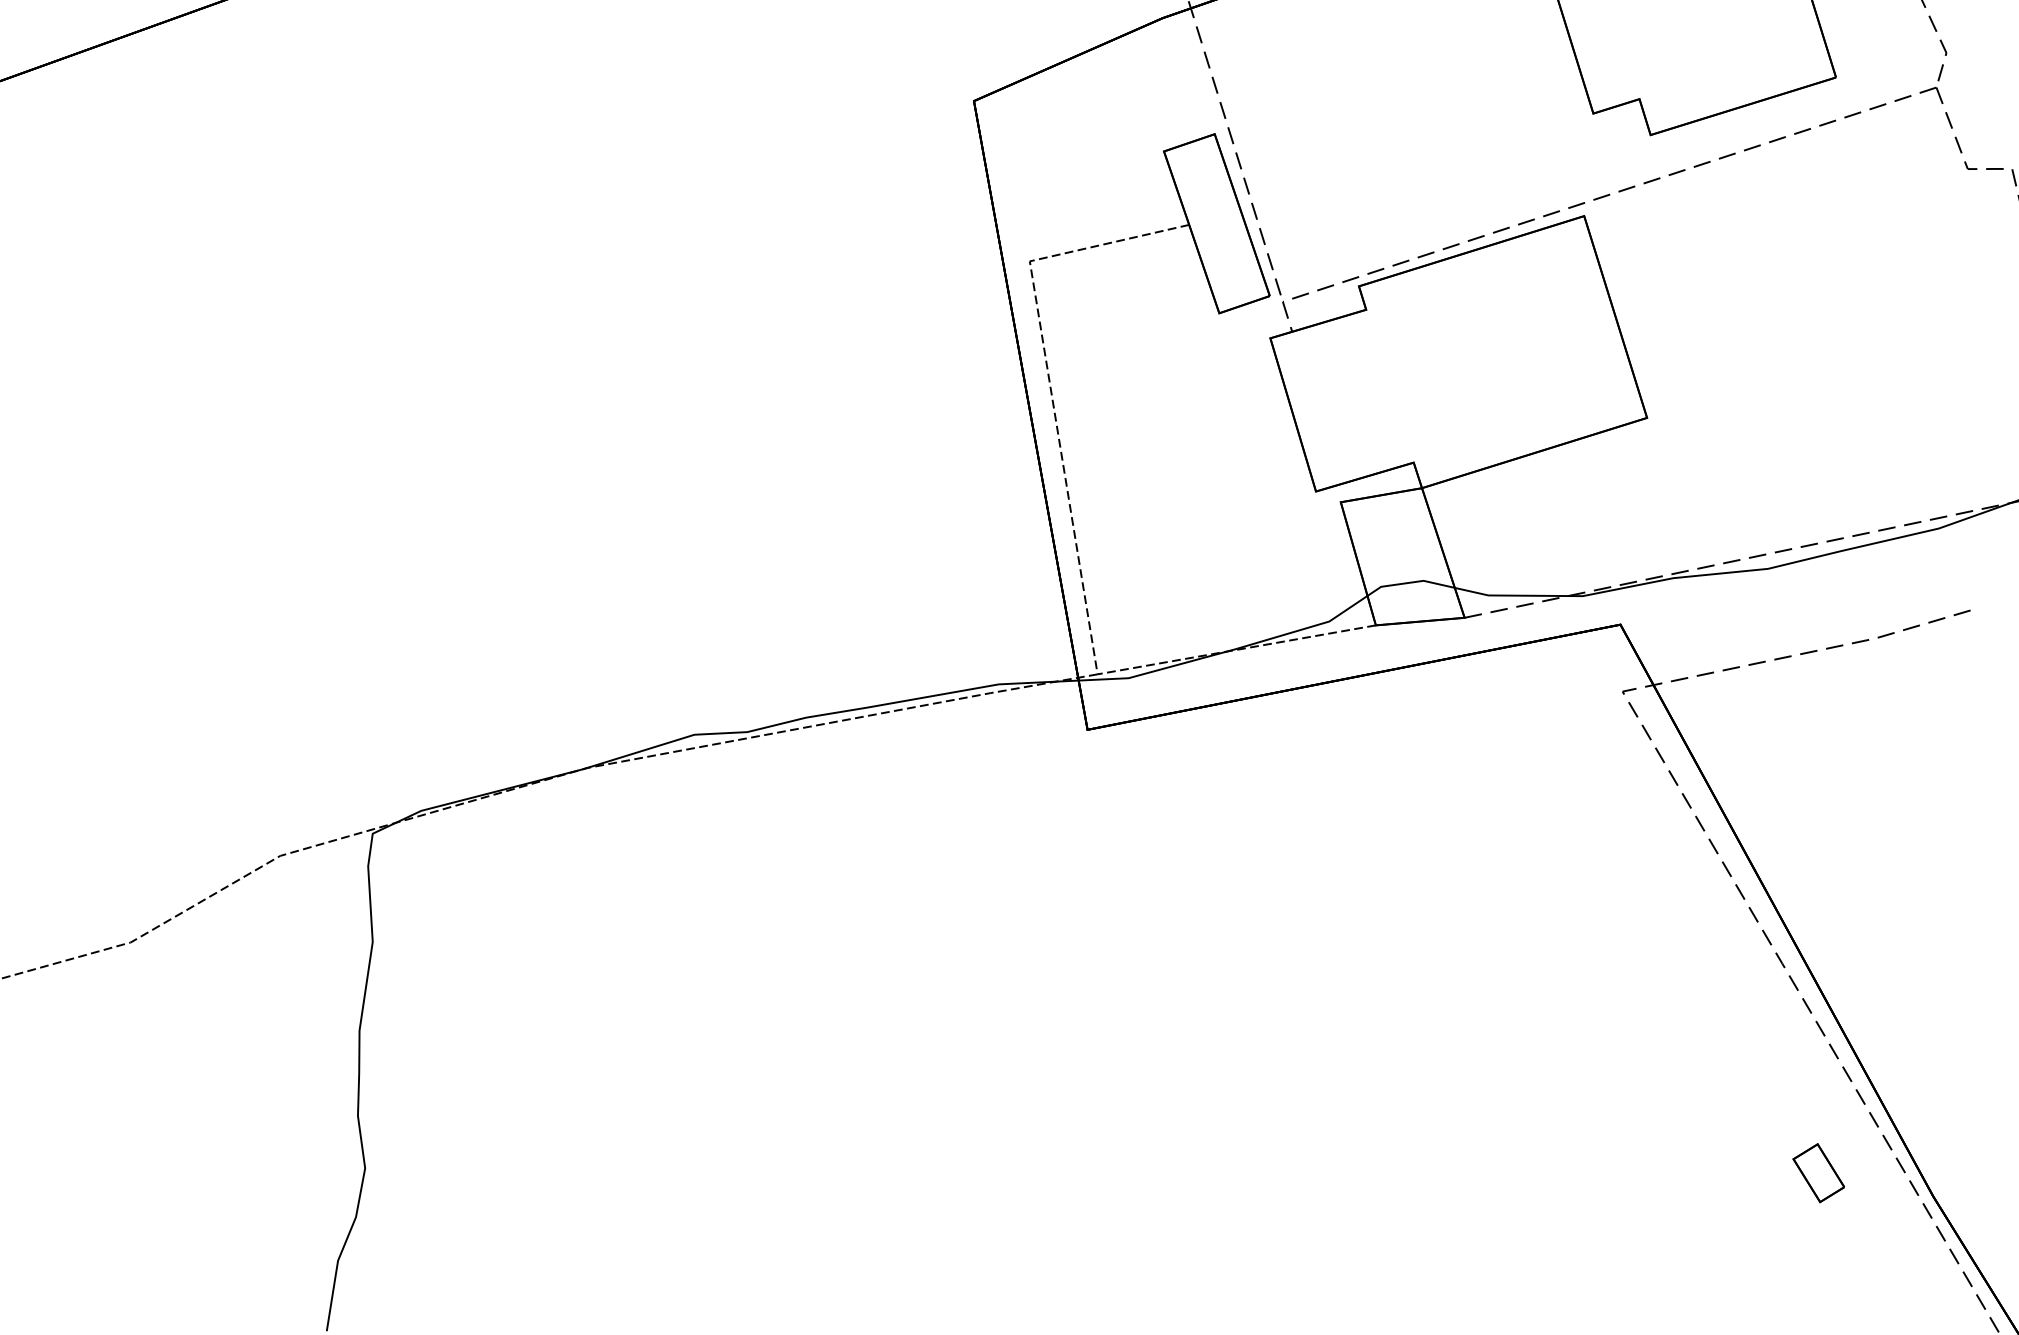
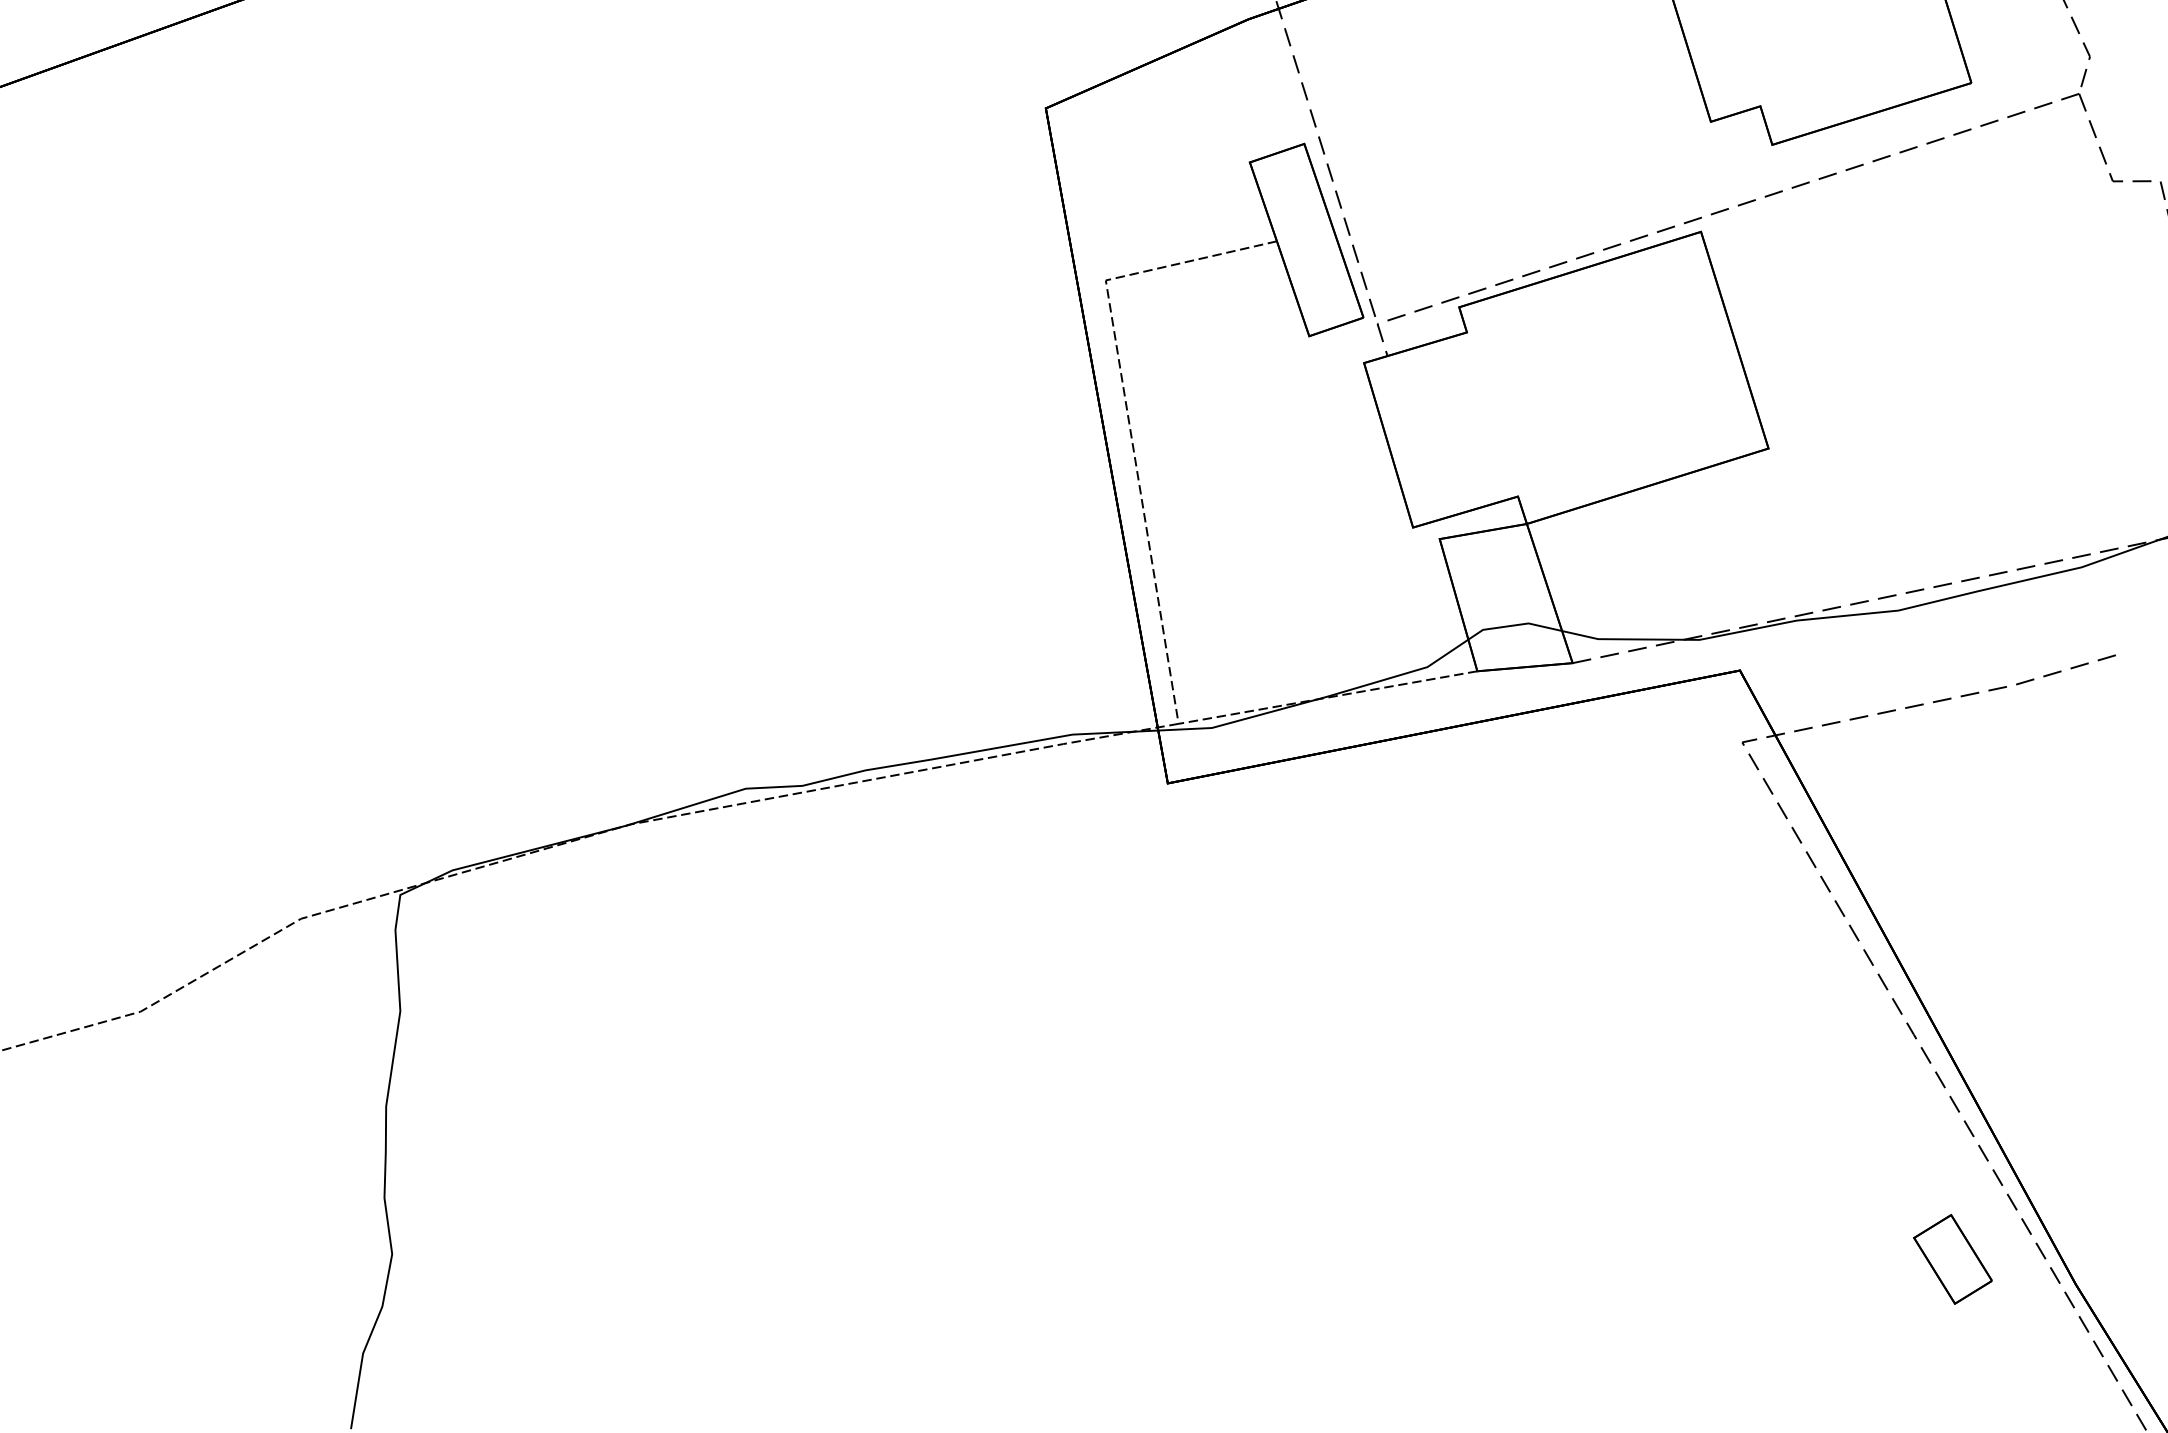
part: (1818, 1173) -> (1952, 1259), size x1.43

